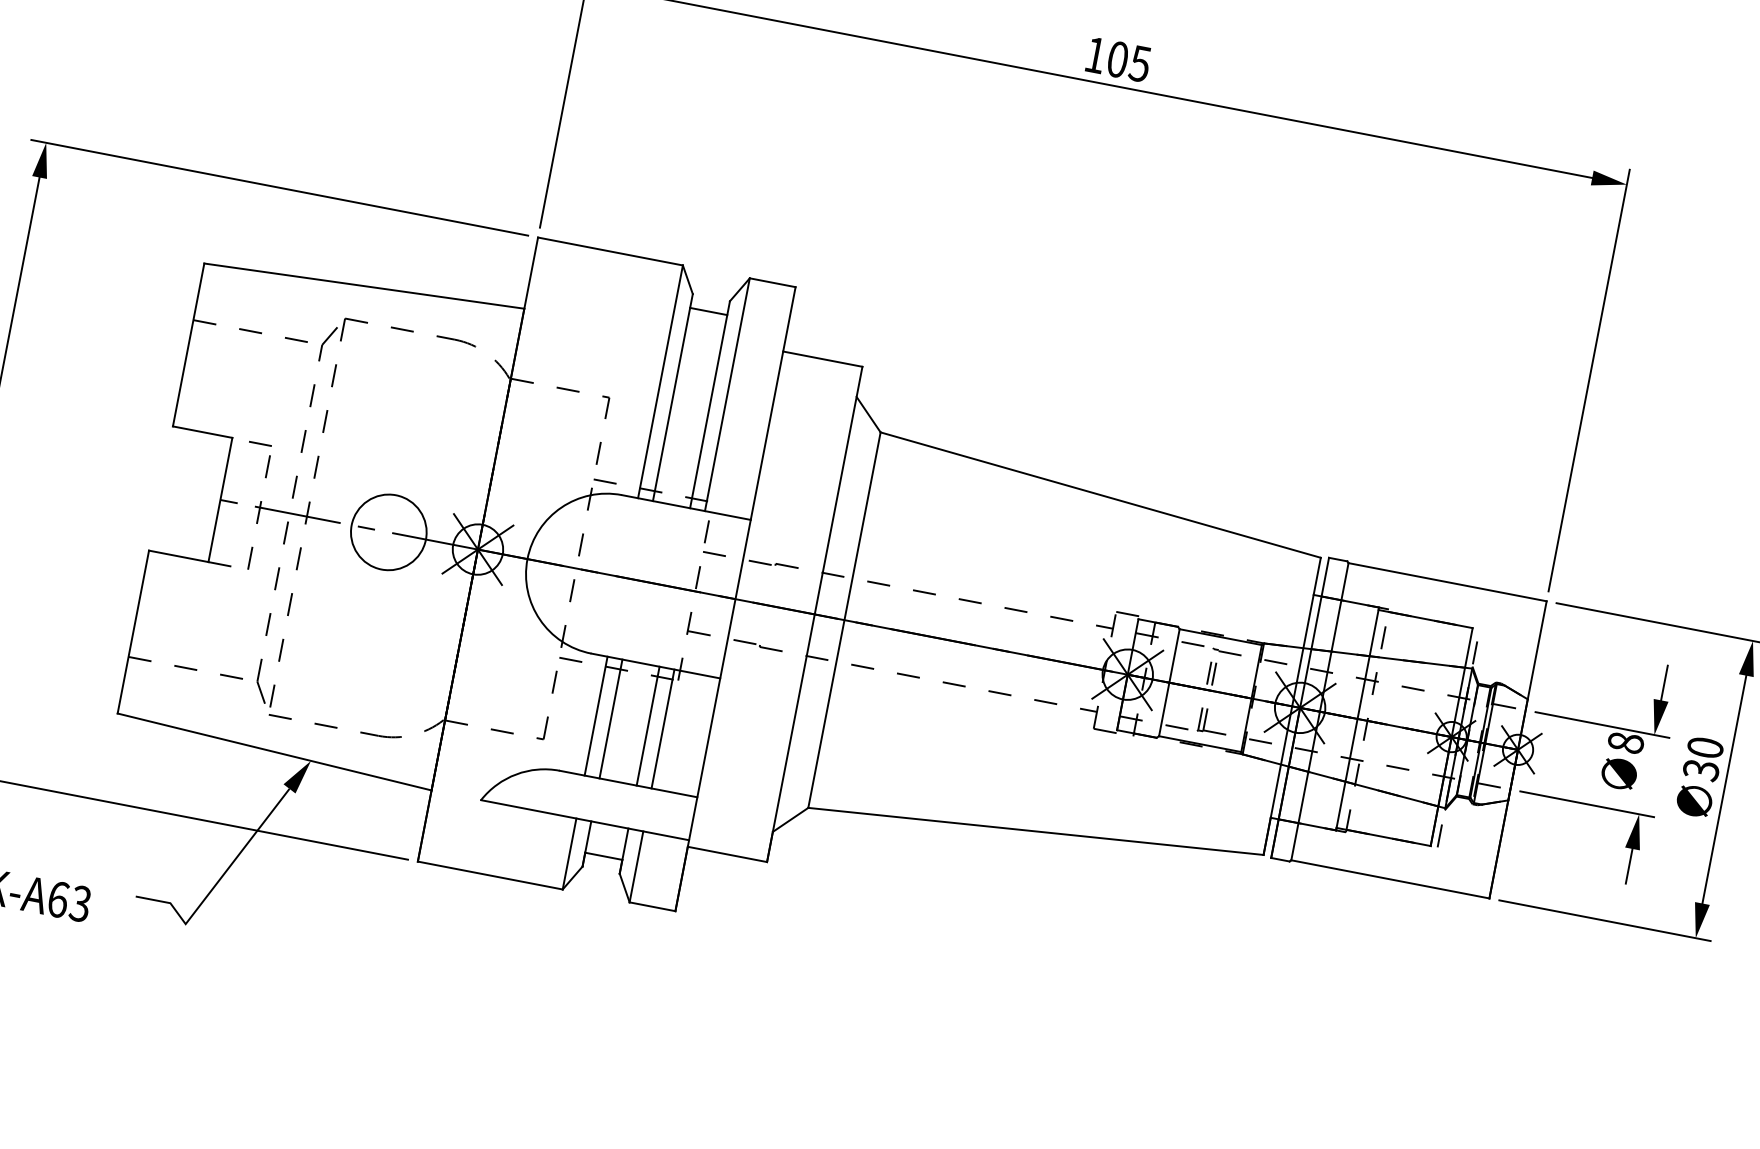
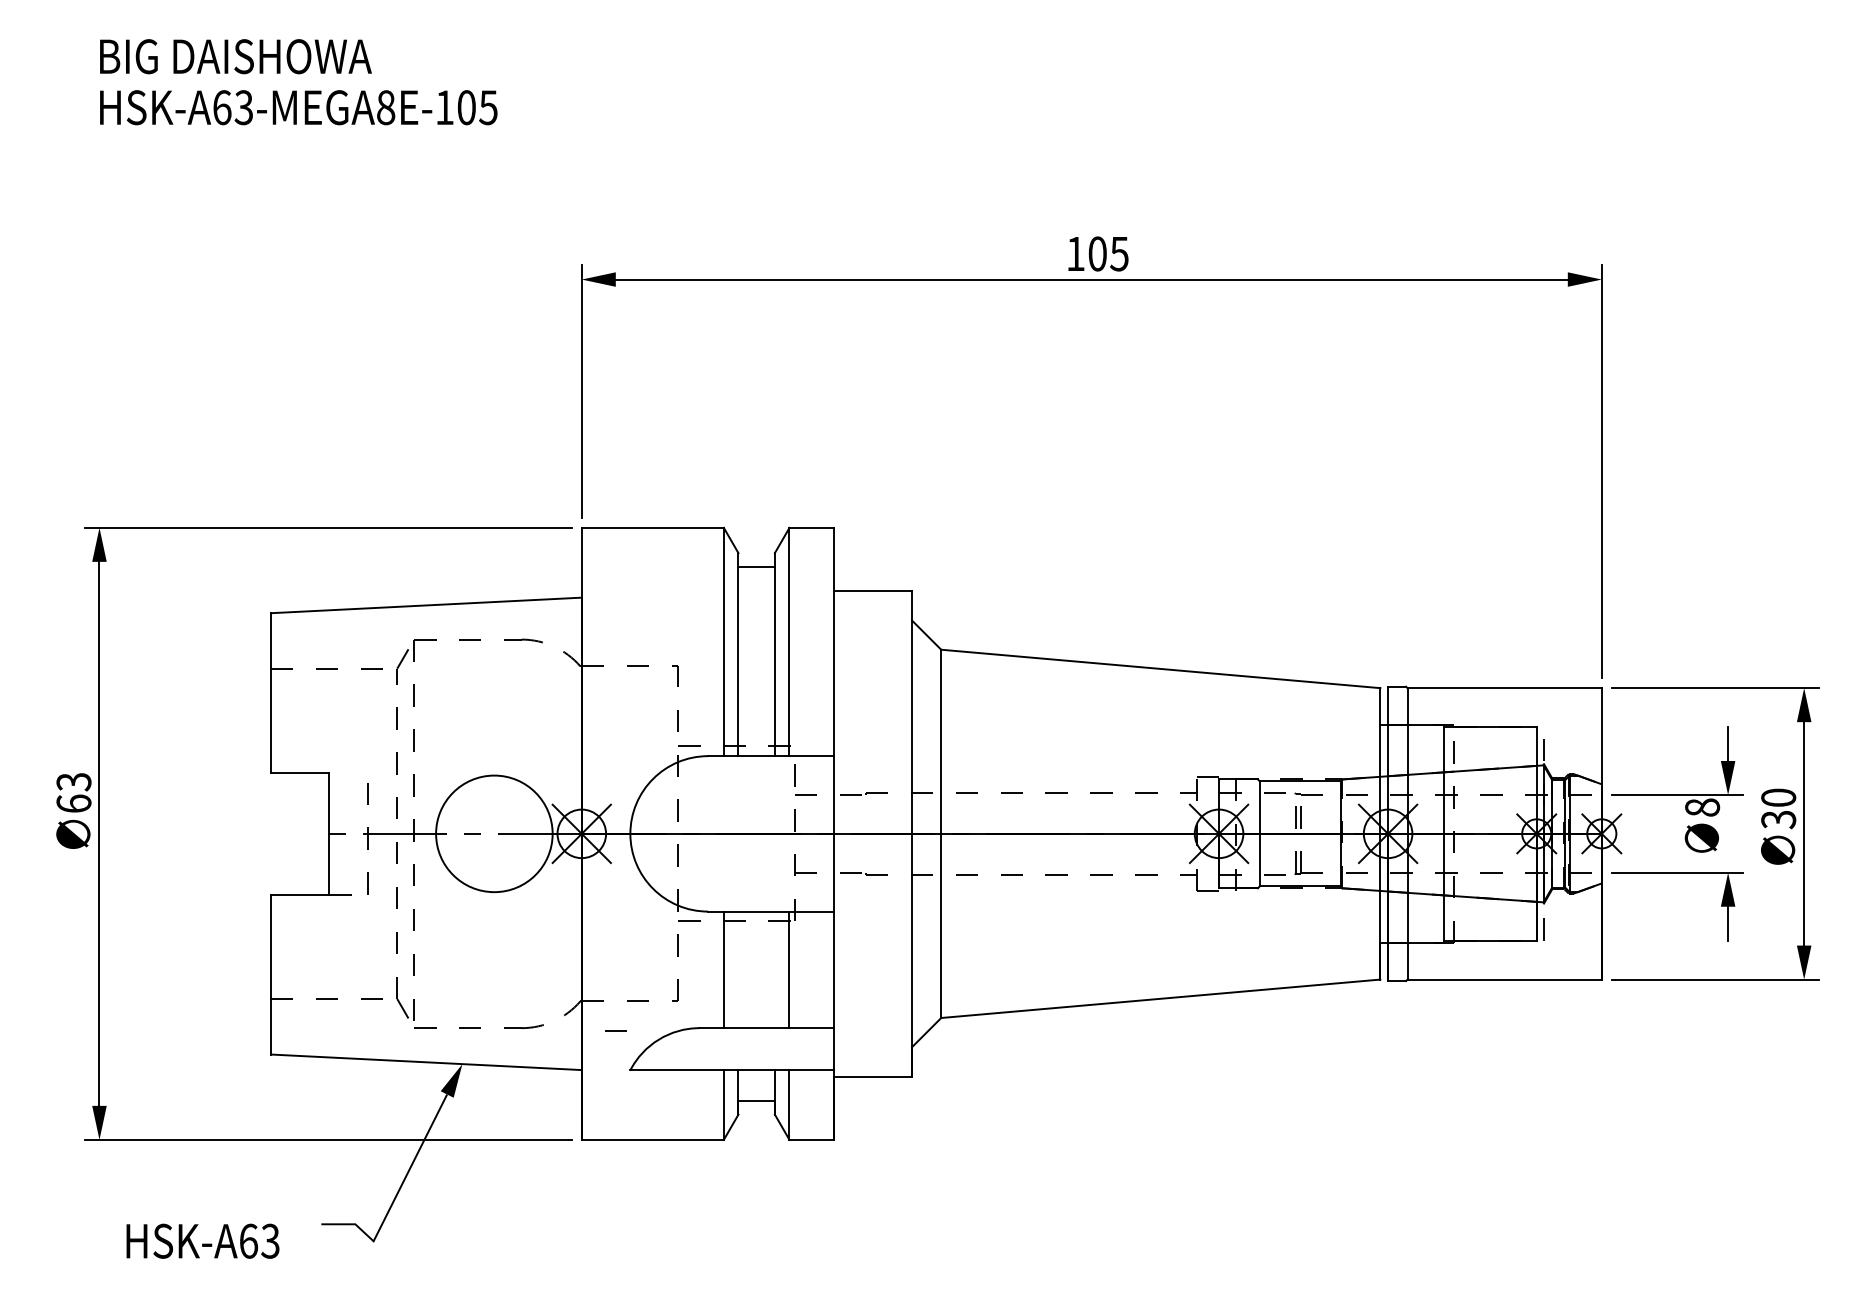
line: (260, 443) -> (615, 1030), moved
circle: (388, 531) -> (493, 833), size x1.6
line: (611, 718) -> (738, 969), removed
line: (647, 725) -> (774, 969), removed

